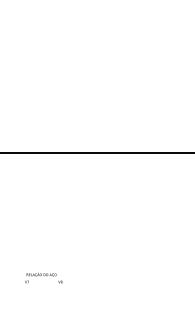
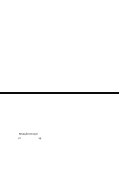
text: (43, 279) -> (29, 136), moved

